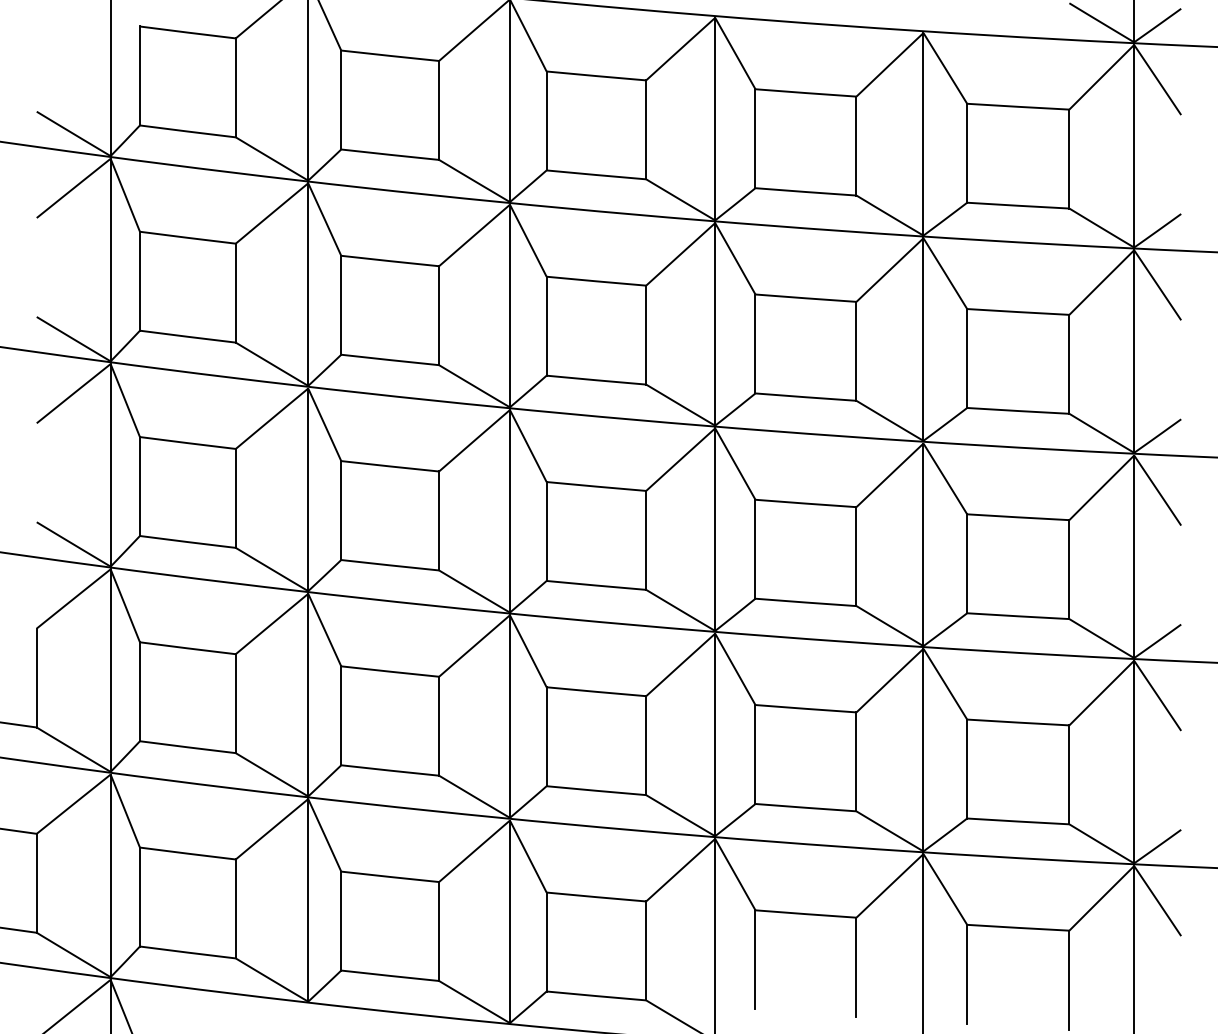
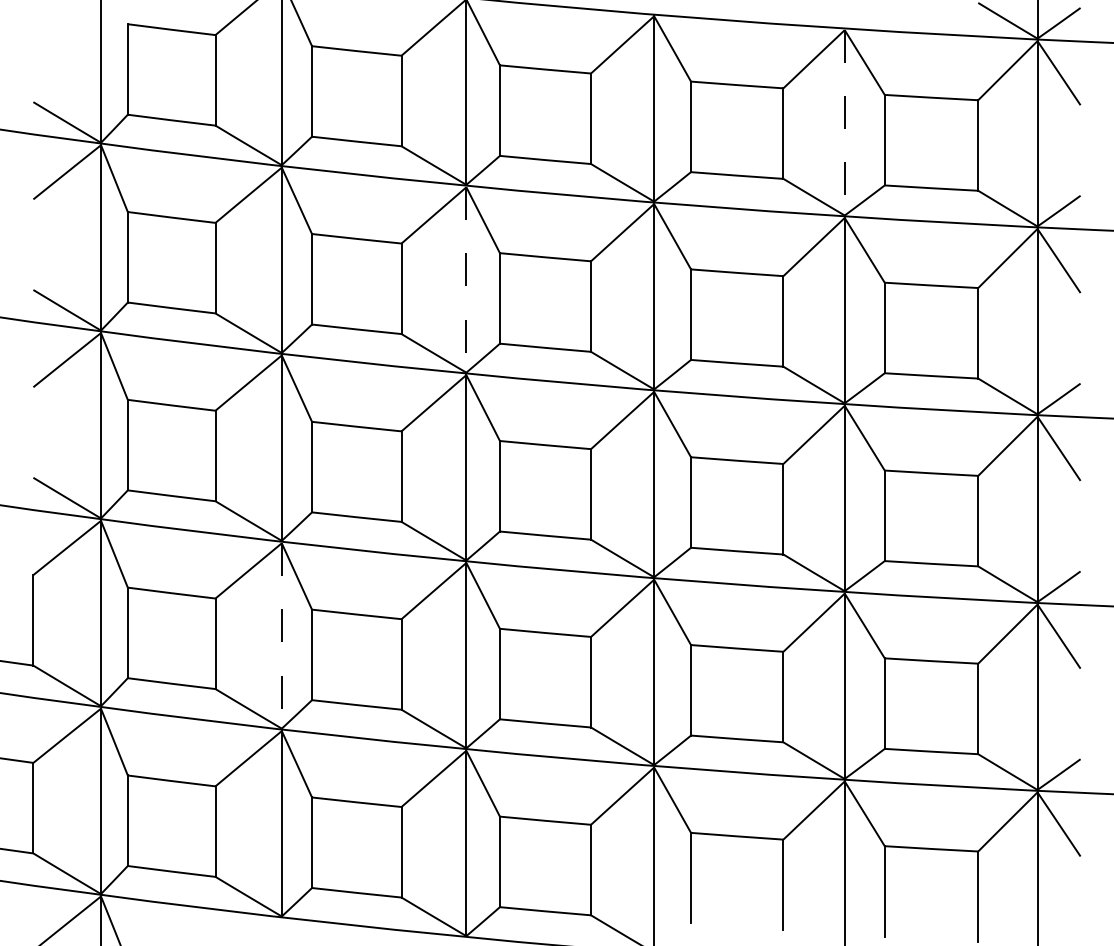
line: (923, 133) -> (844, 122), solid -> dashed
line: (510, 305) -> (466, 279), solid -> dashed
line: (307, 694) -> (281, 635), solid -> dashed

